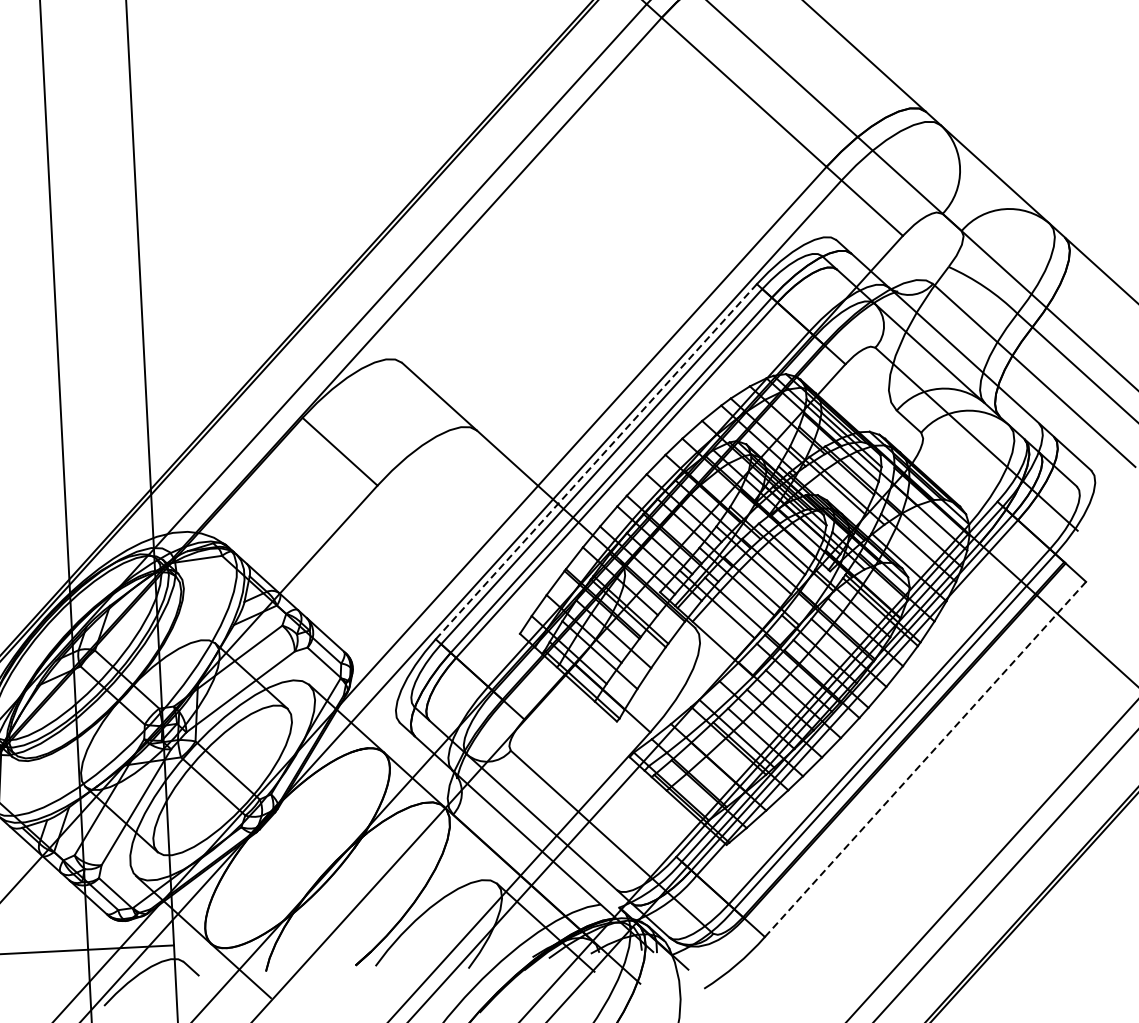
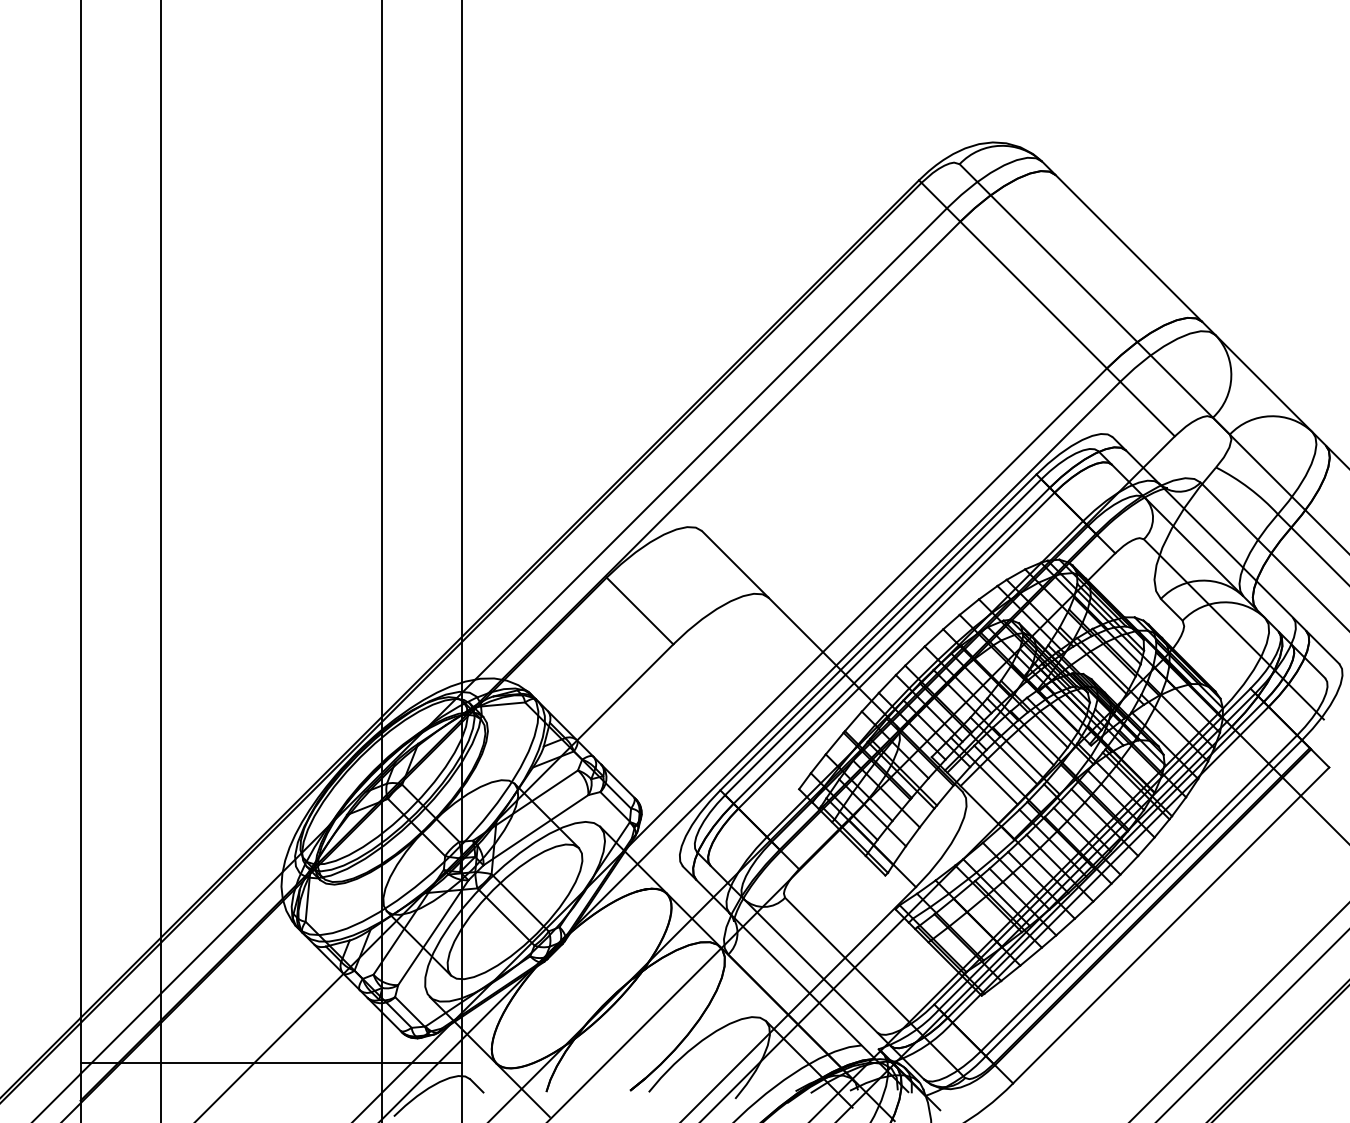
line: (596, 461) -> (878, 632), dashed -> solid
line: (925, 759) -> (1171, 925), dashed -> solid

